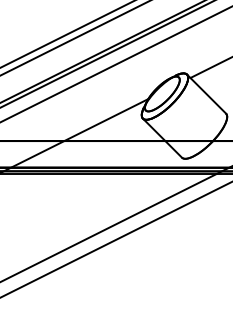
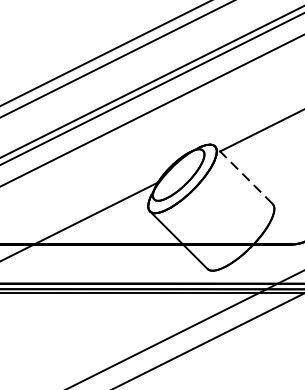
line: (206, 94) -> (243, 175), solid -> dashed

